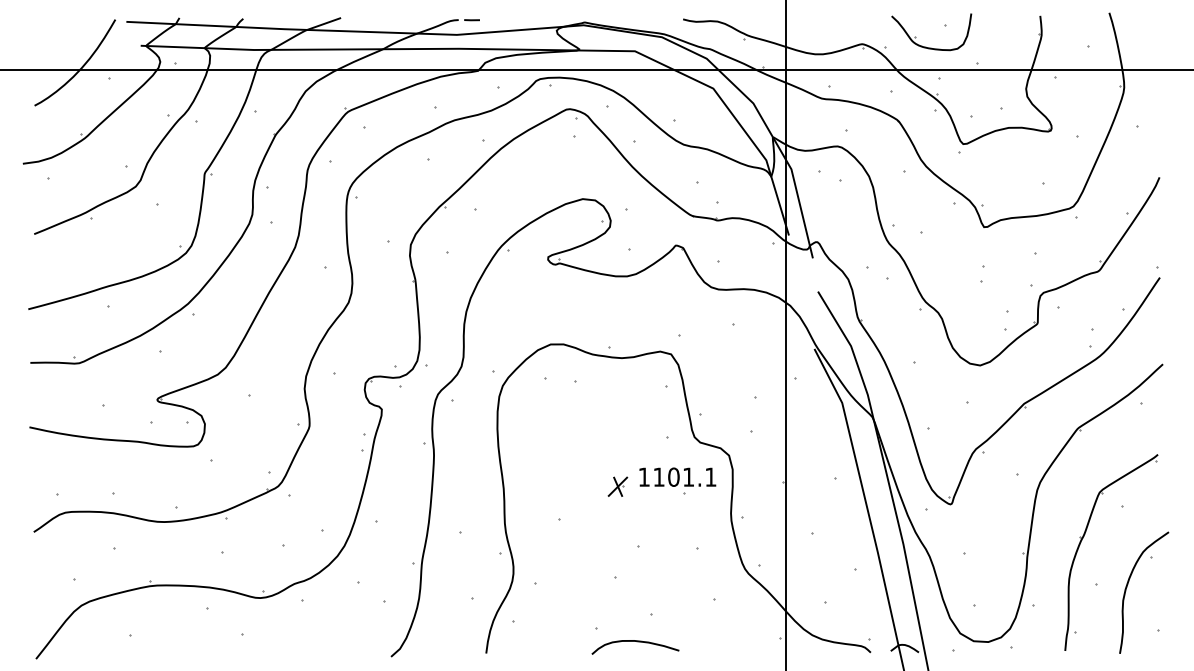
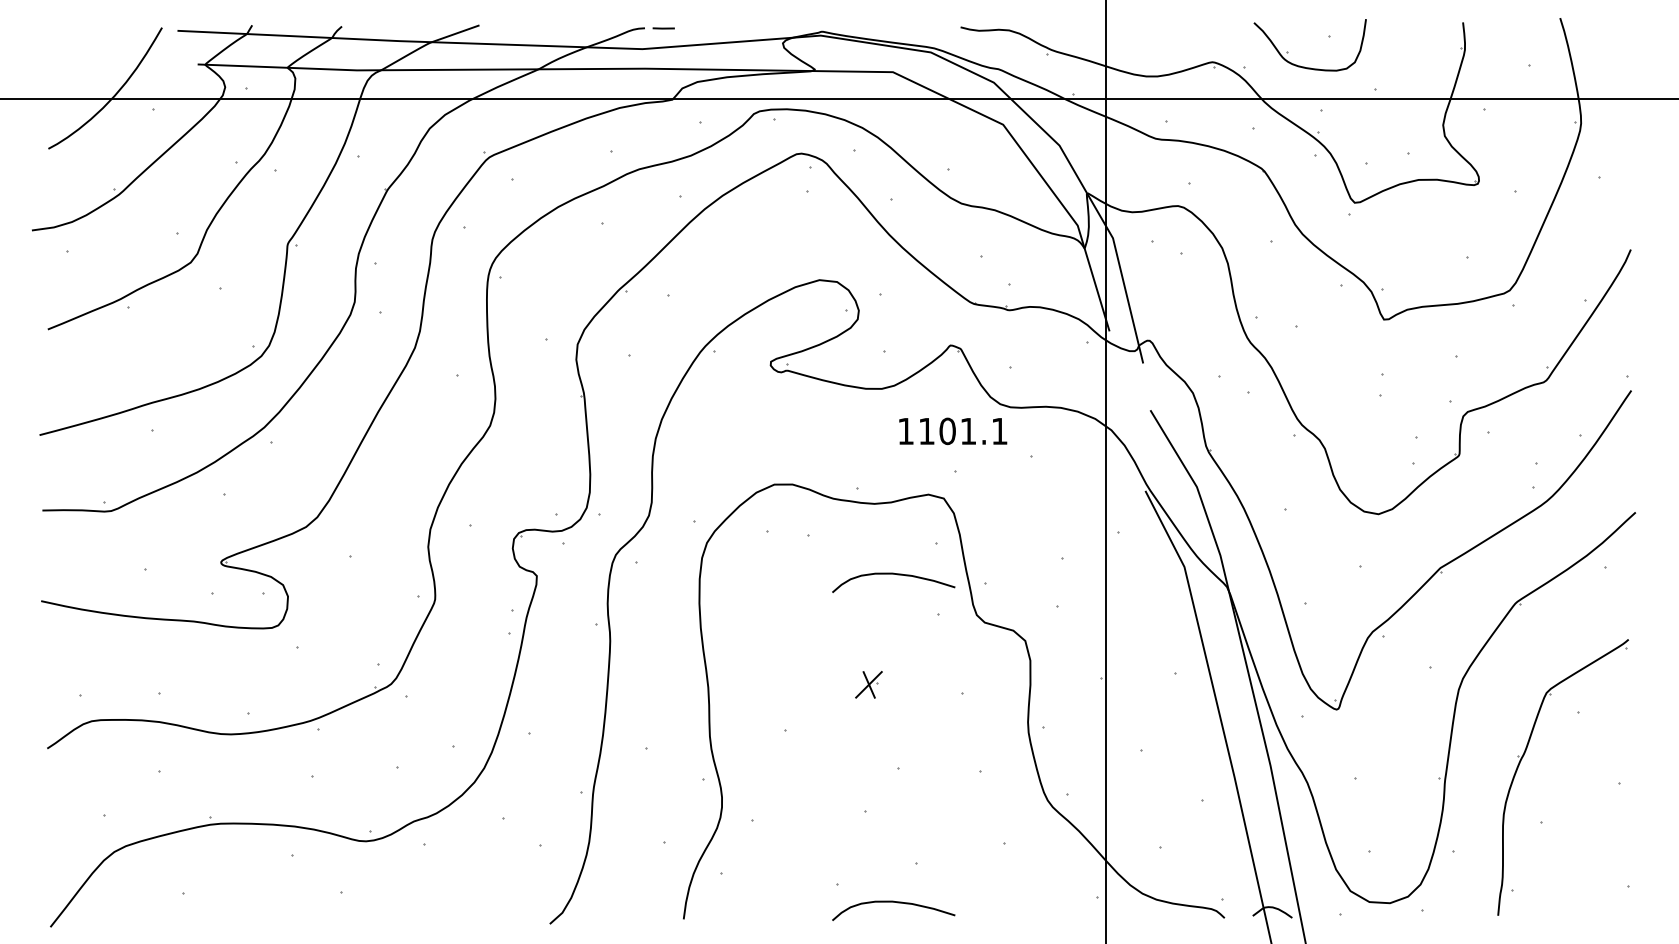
curve: (635, 408) -> (893, 574), added
text: (678, 477) -> (953, 431), moved
curve: (1127, 586) -> (1585, 825), removed

